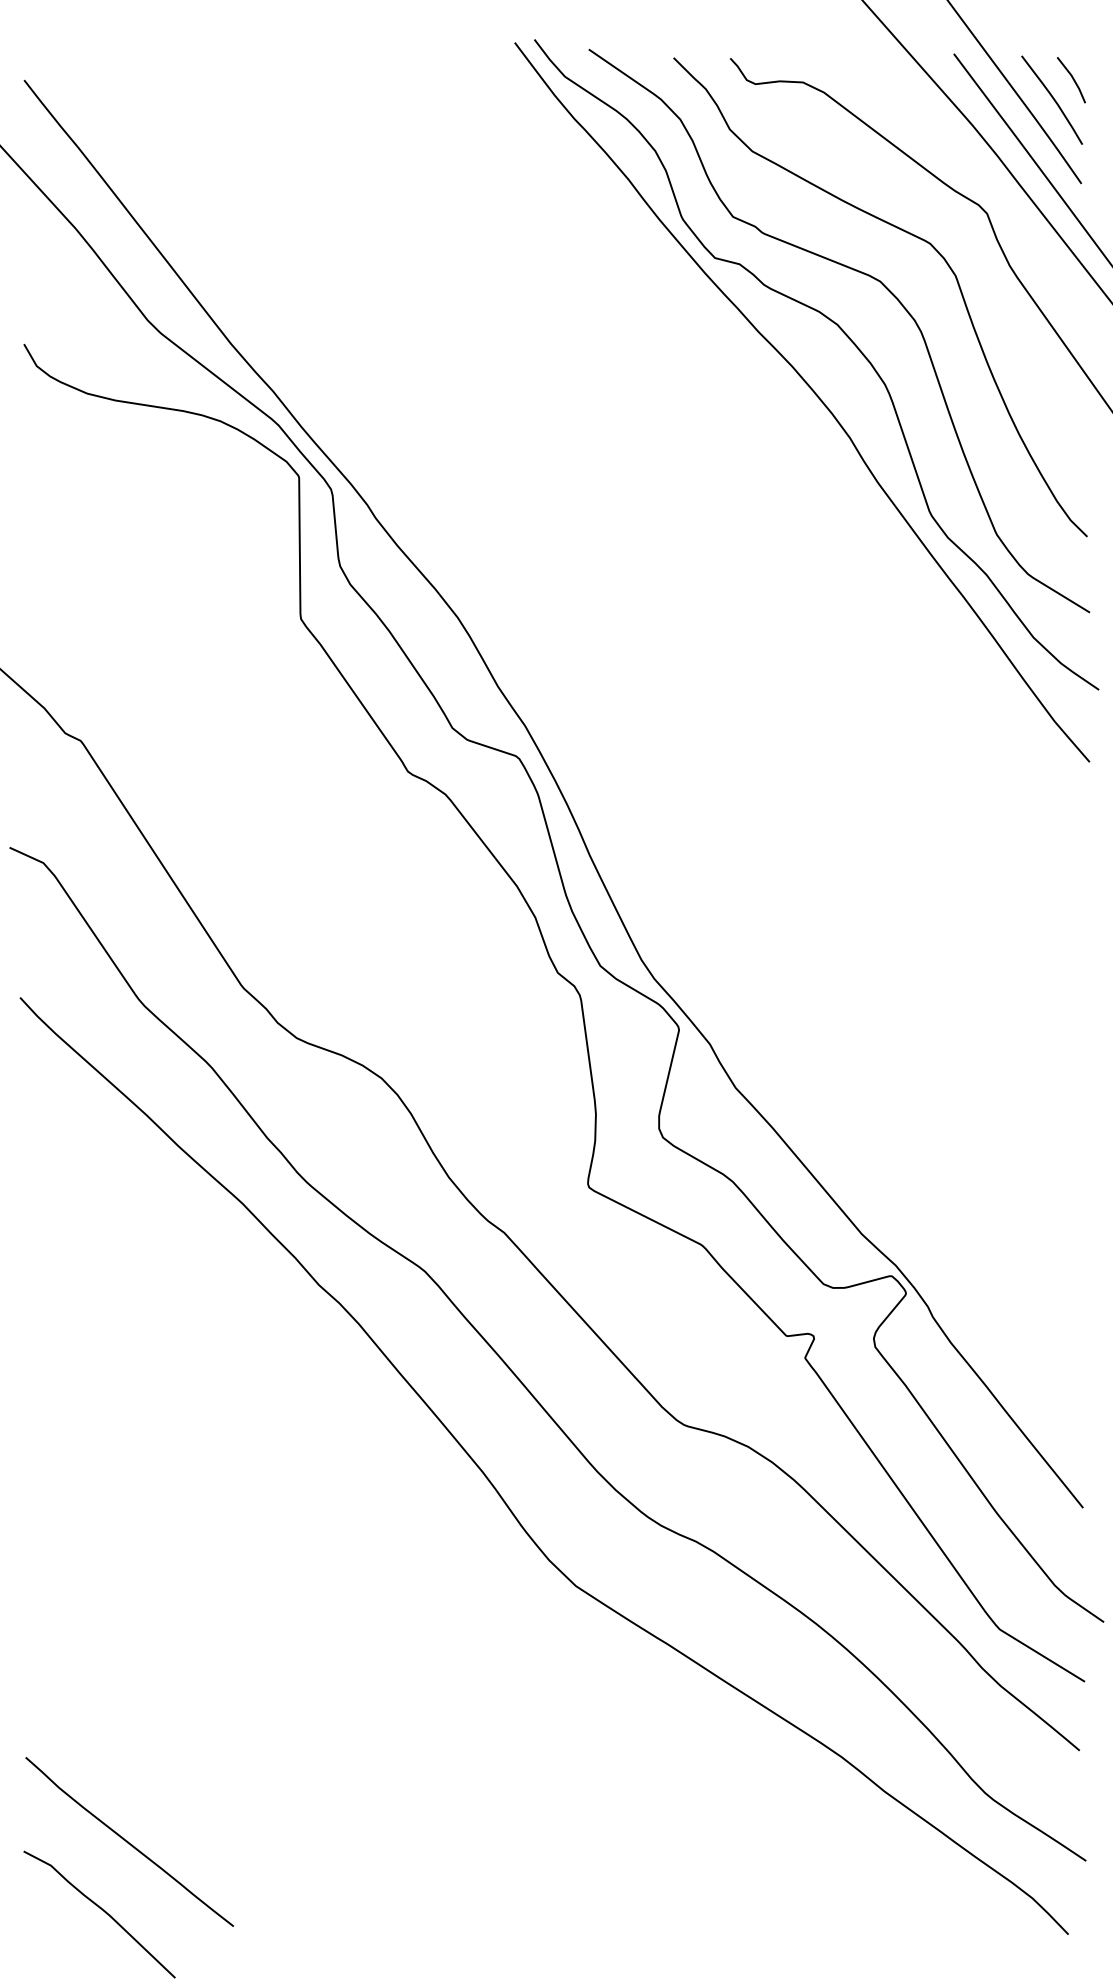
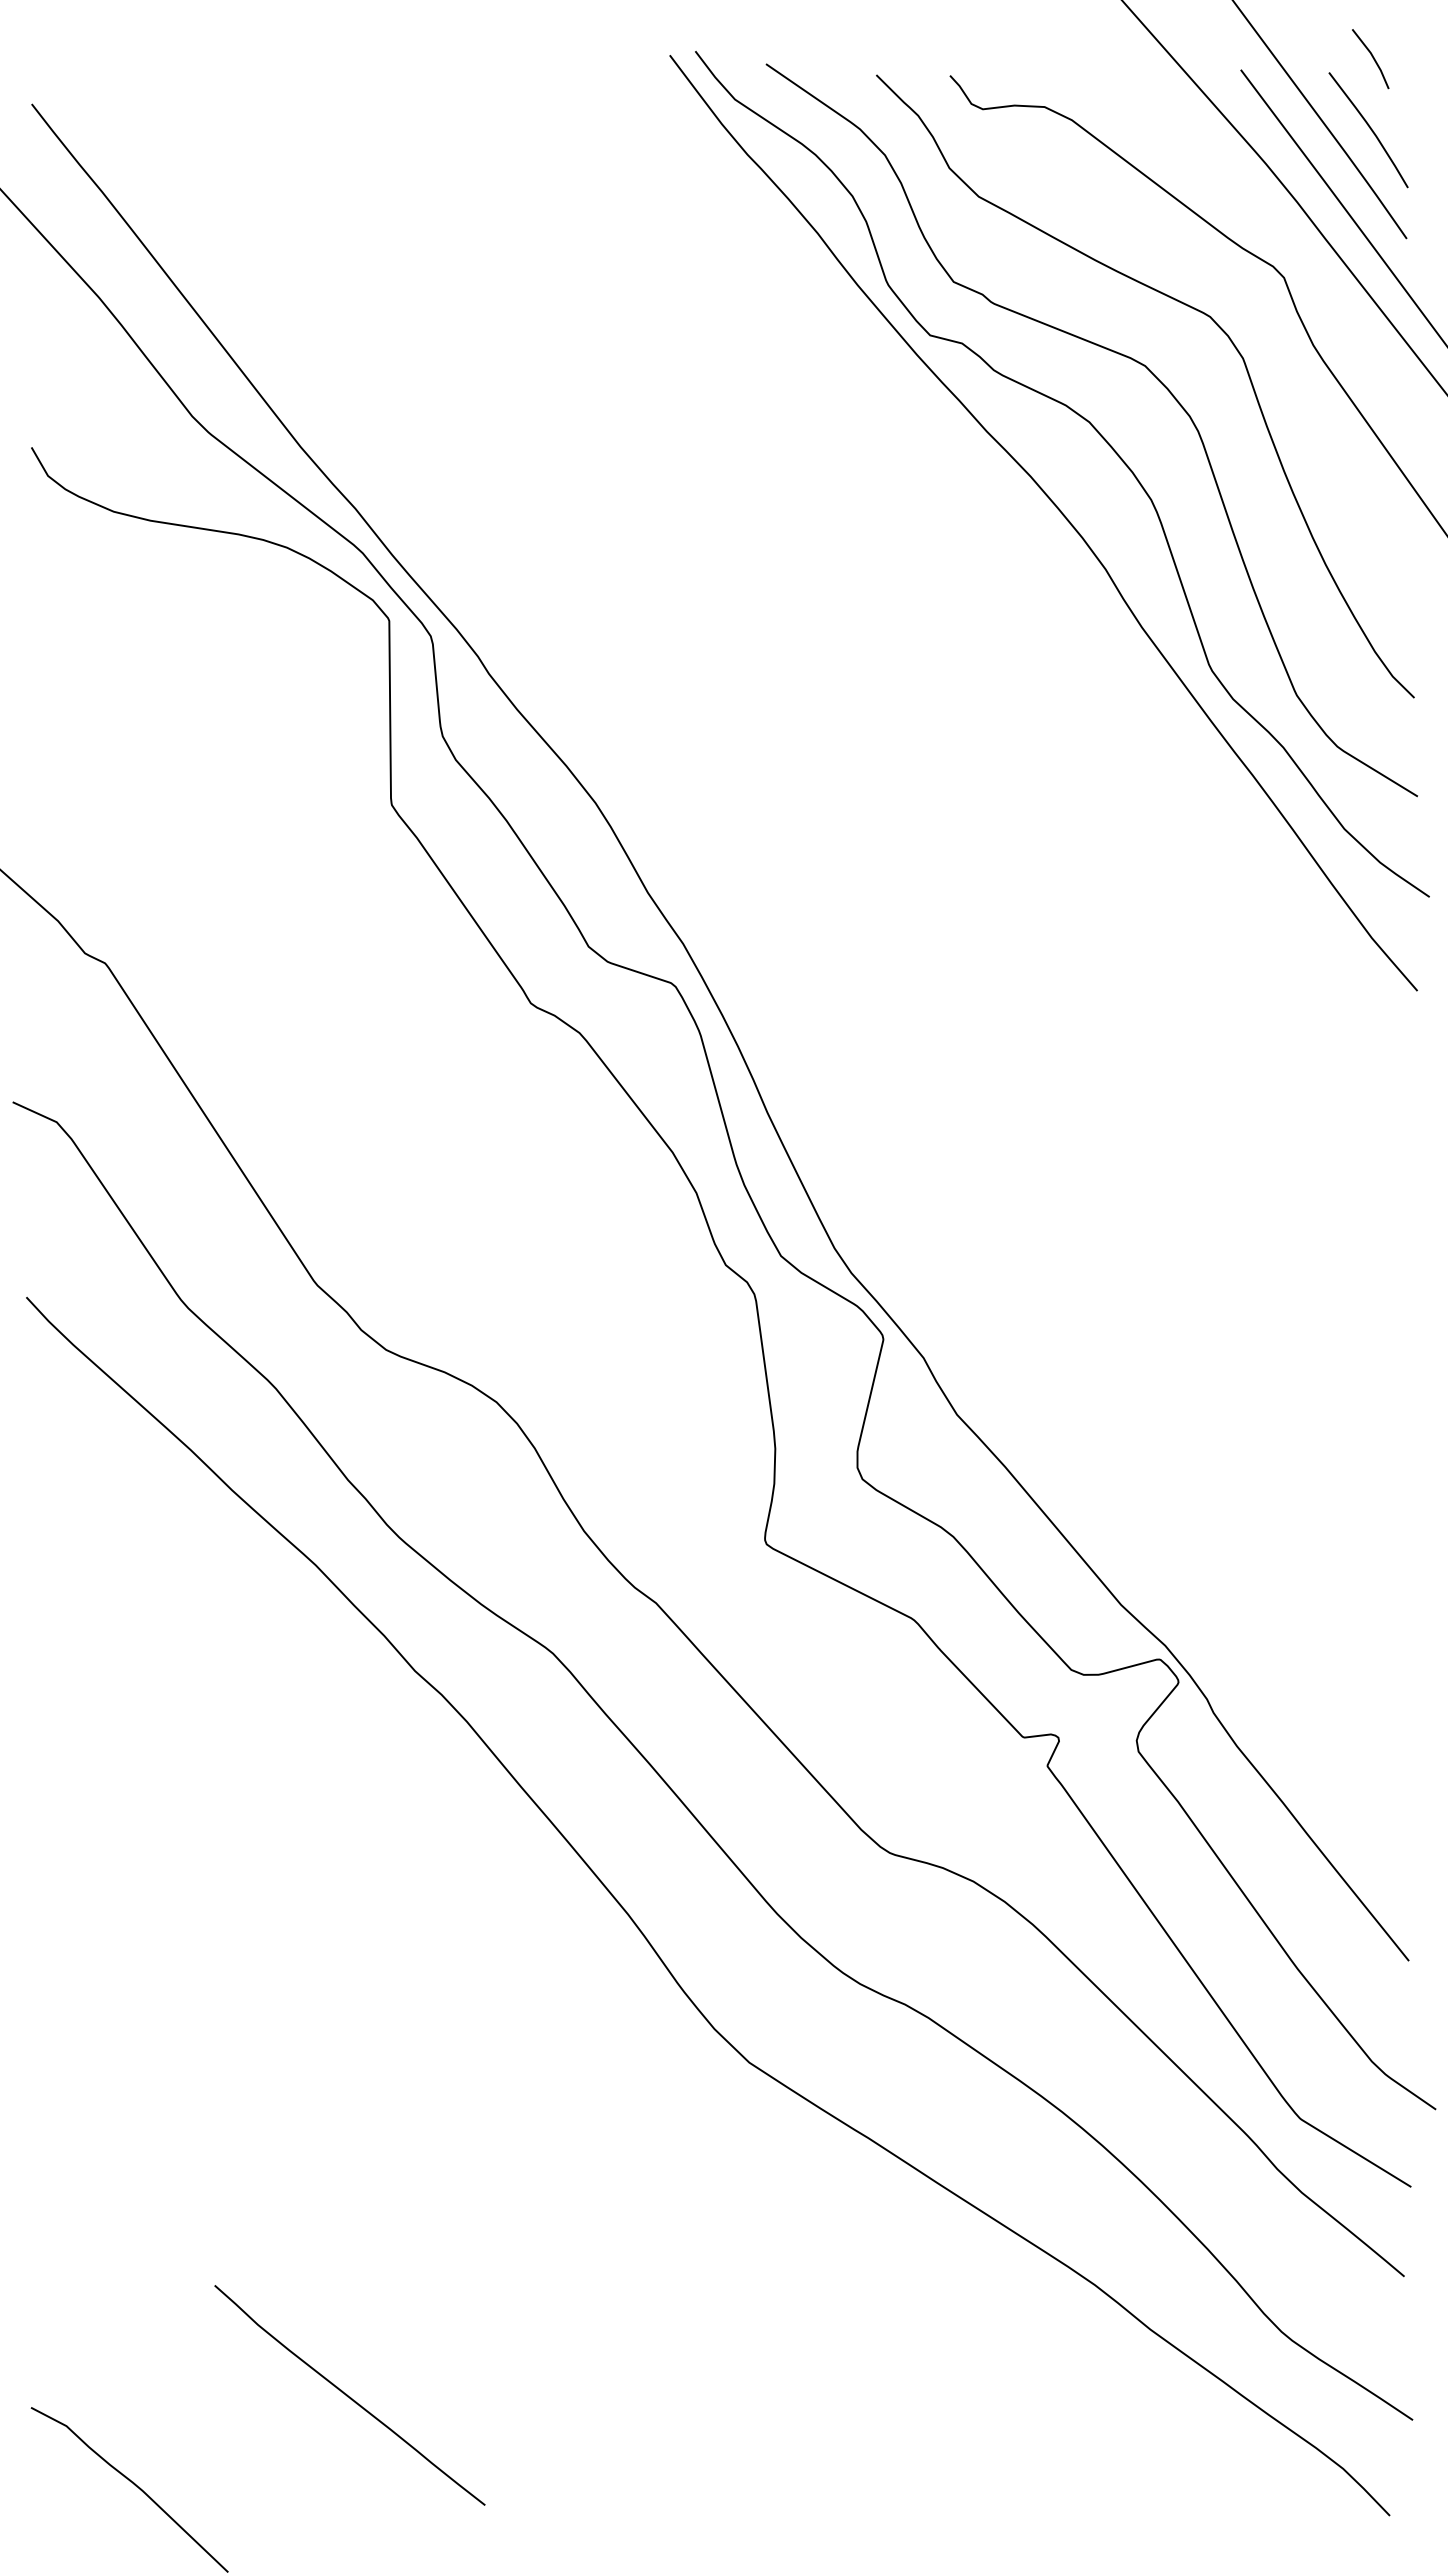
line: (1072, 79) -> (1372, 58), moved
curve: (128, 1842) -> (348, 2395), moved

